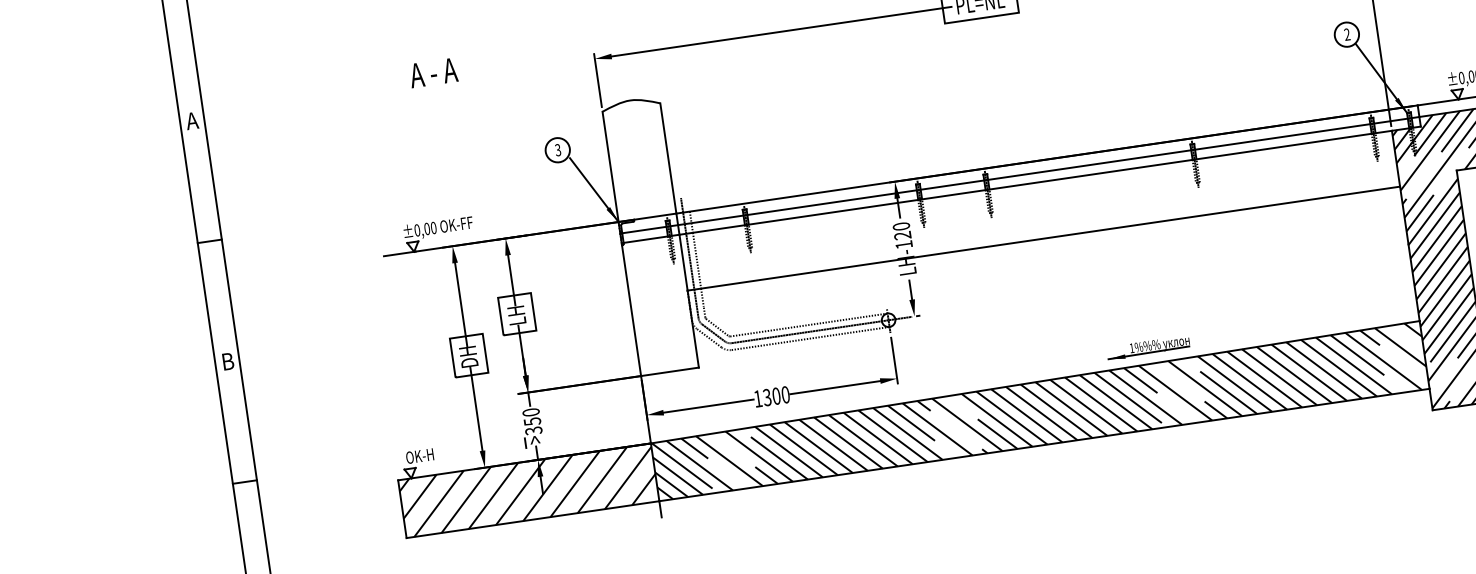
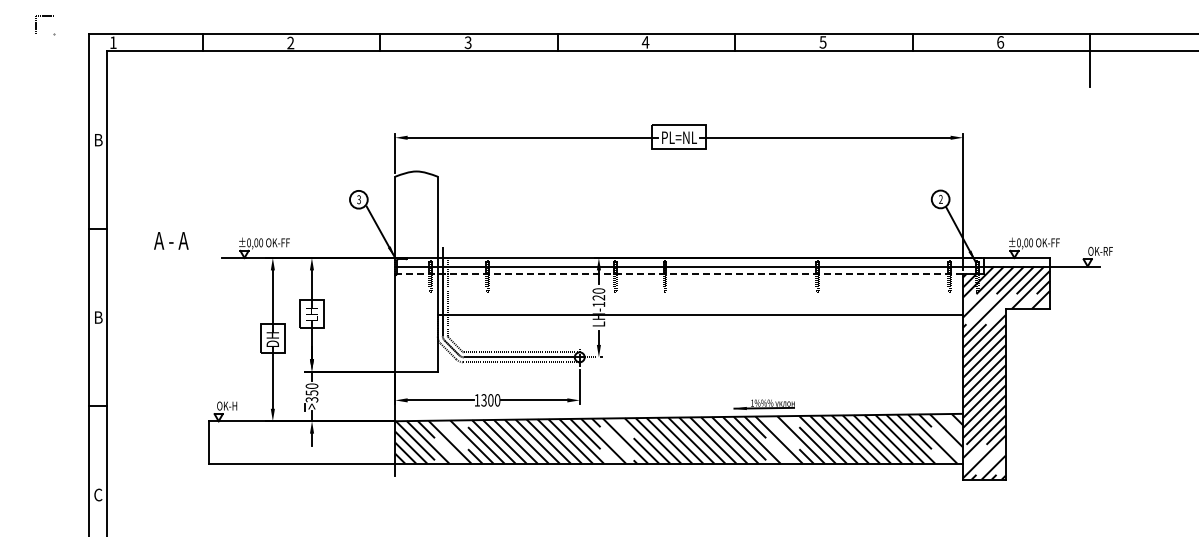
text: (433, 72) -> (171, 240), moved
text: (191, 121) -> (97, 140), A -> B
line: (1007, 186) -> (679, 273), solid -> dashed
hatch: (528, 490) -> (301, 442), removed

